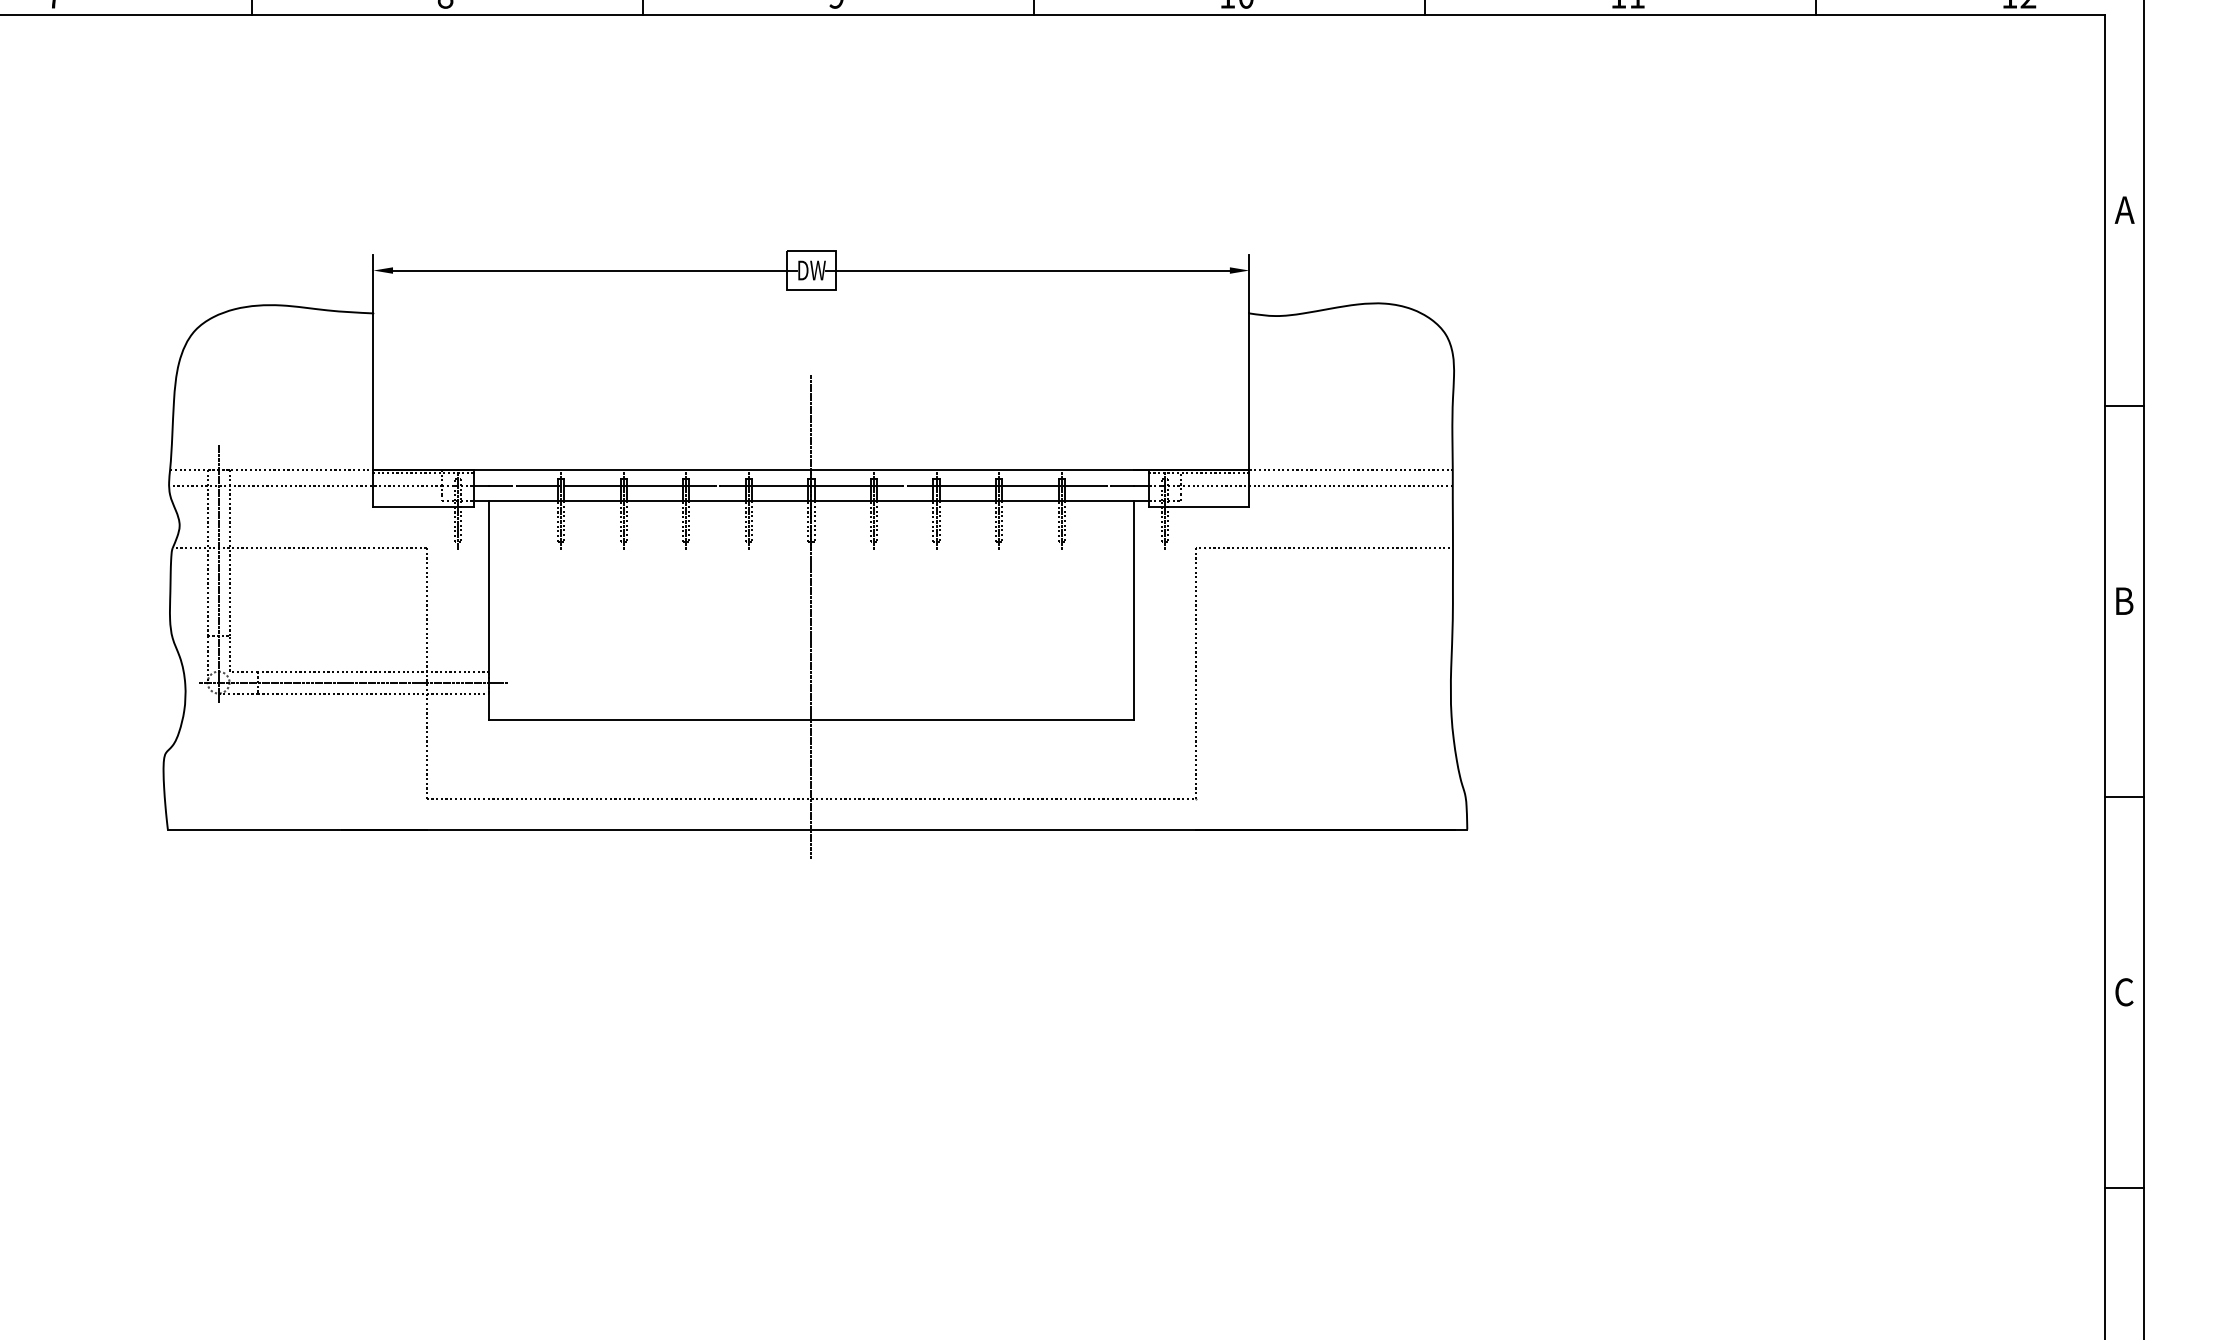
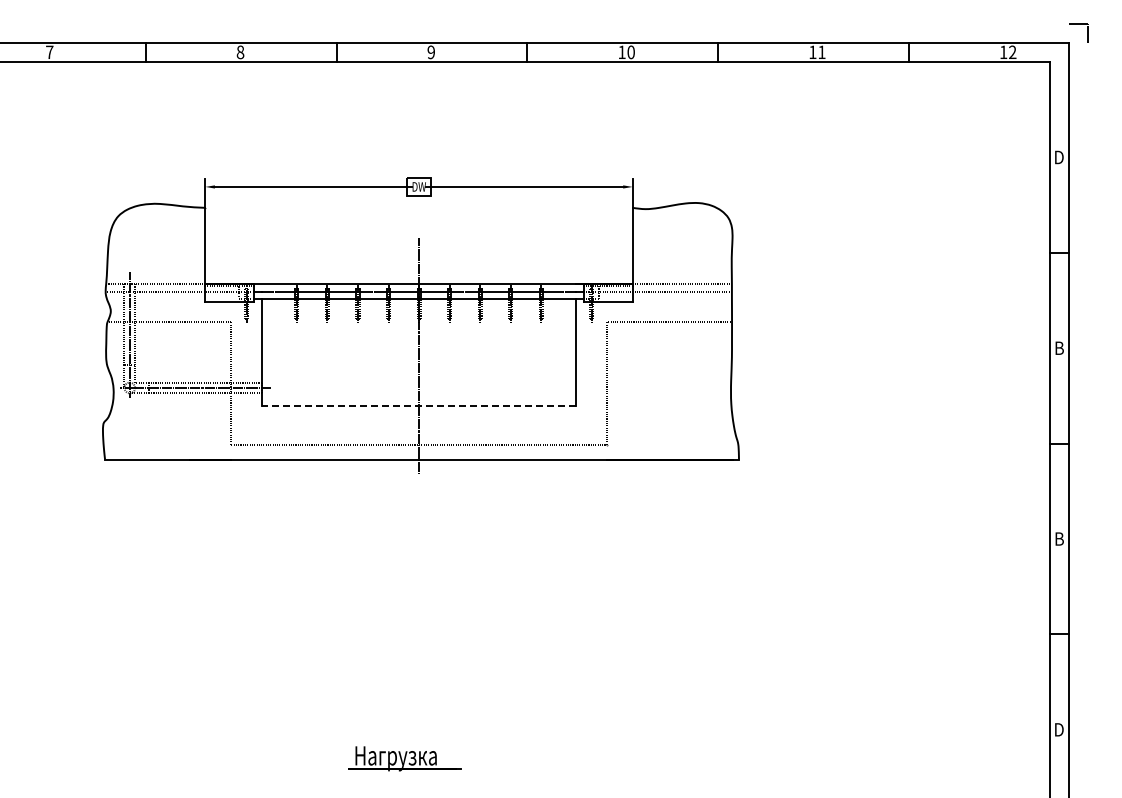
text: (2124, 210) -> (1059, 157), A -> D
line: (810, 720) -> (418, 406), solid -> dashed
text: (2124, 991) -> (1059, 538), C -> B

